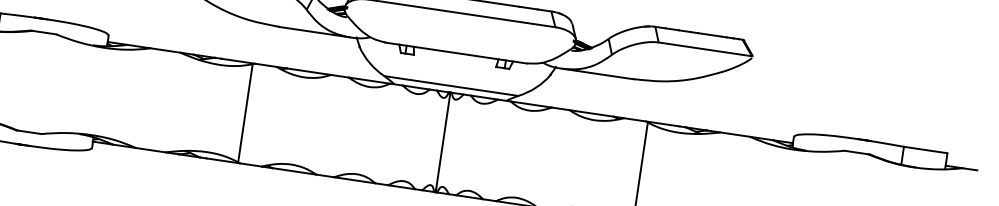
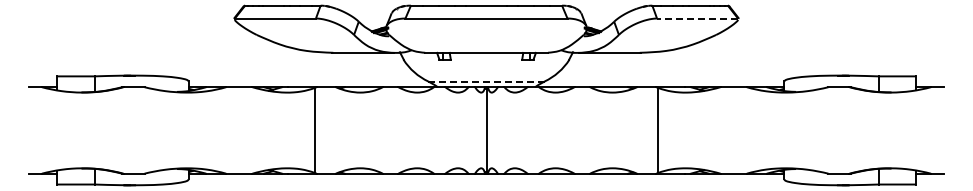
line: (705, 49) -> (697, 18), solid -> dashed
line: (451, 86) -> (486, 81), solid -> dashed

